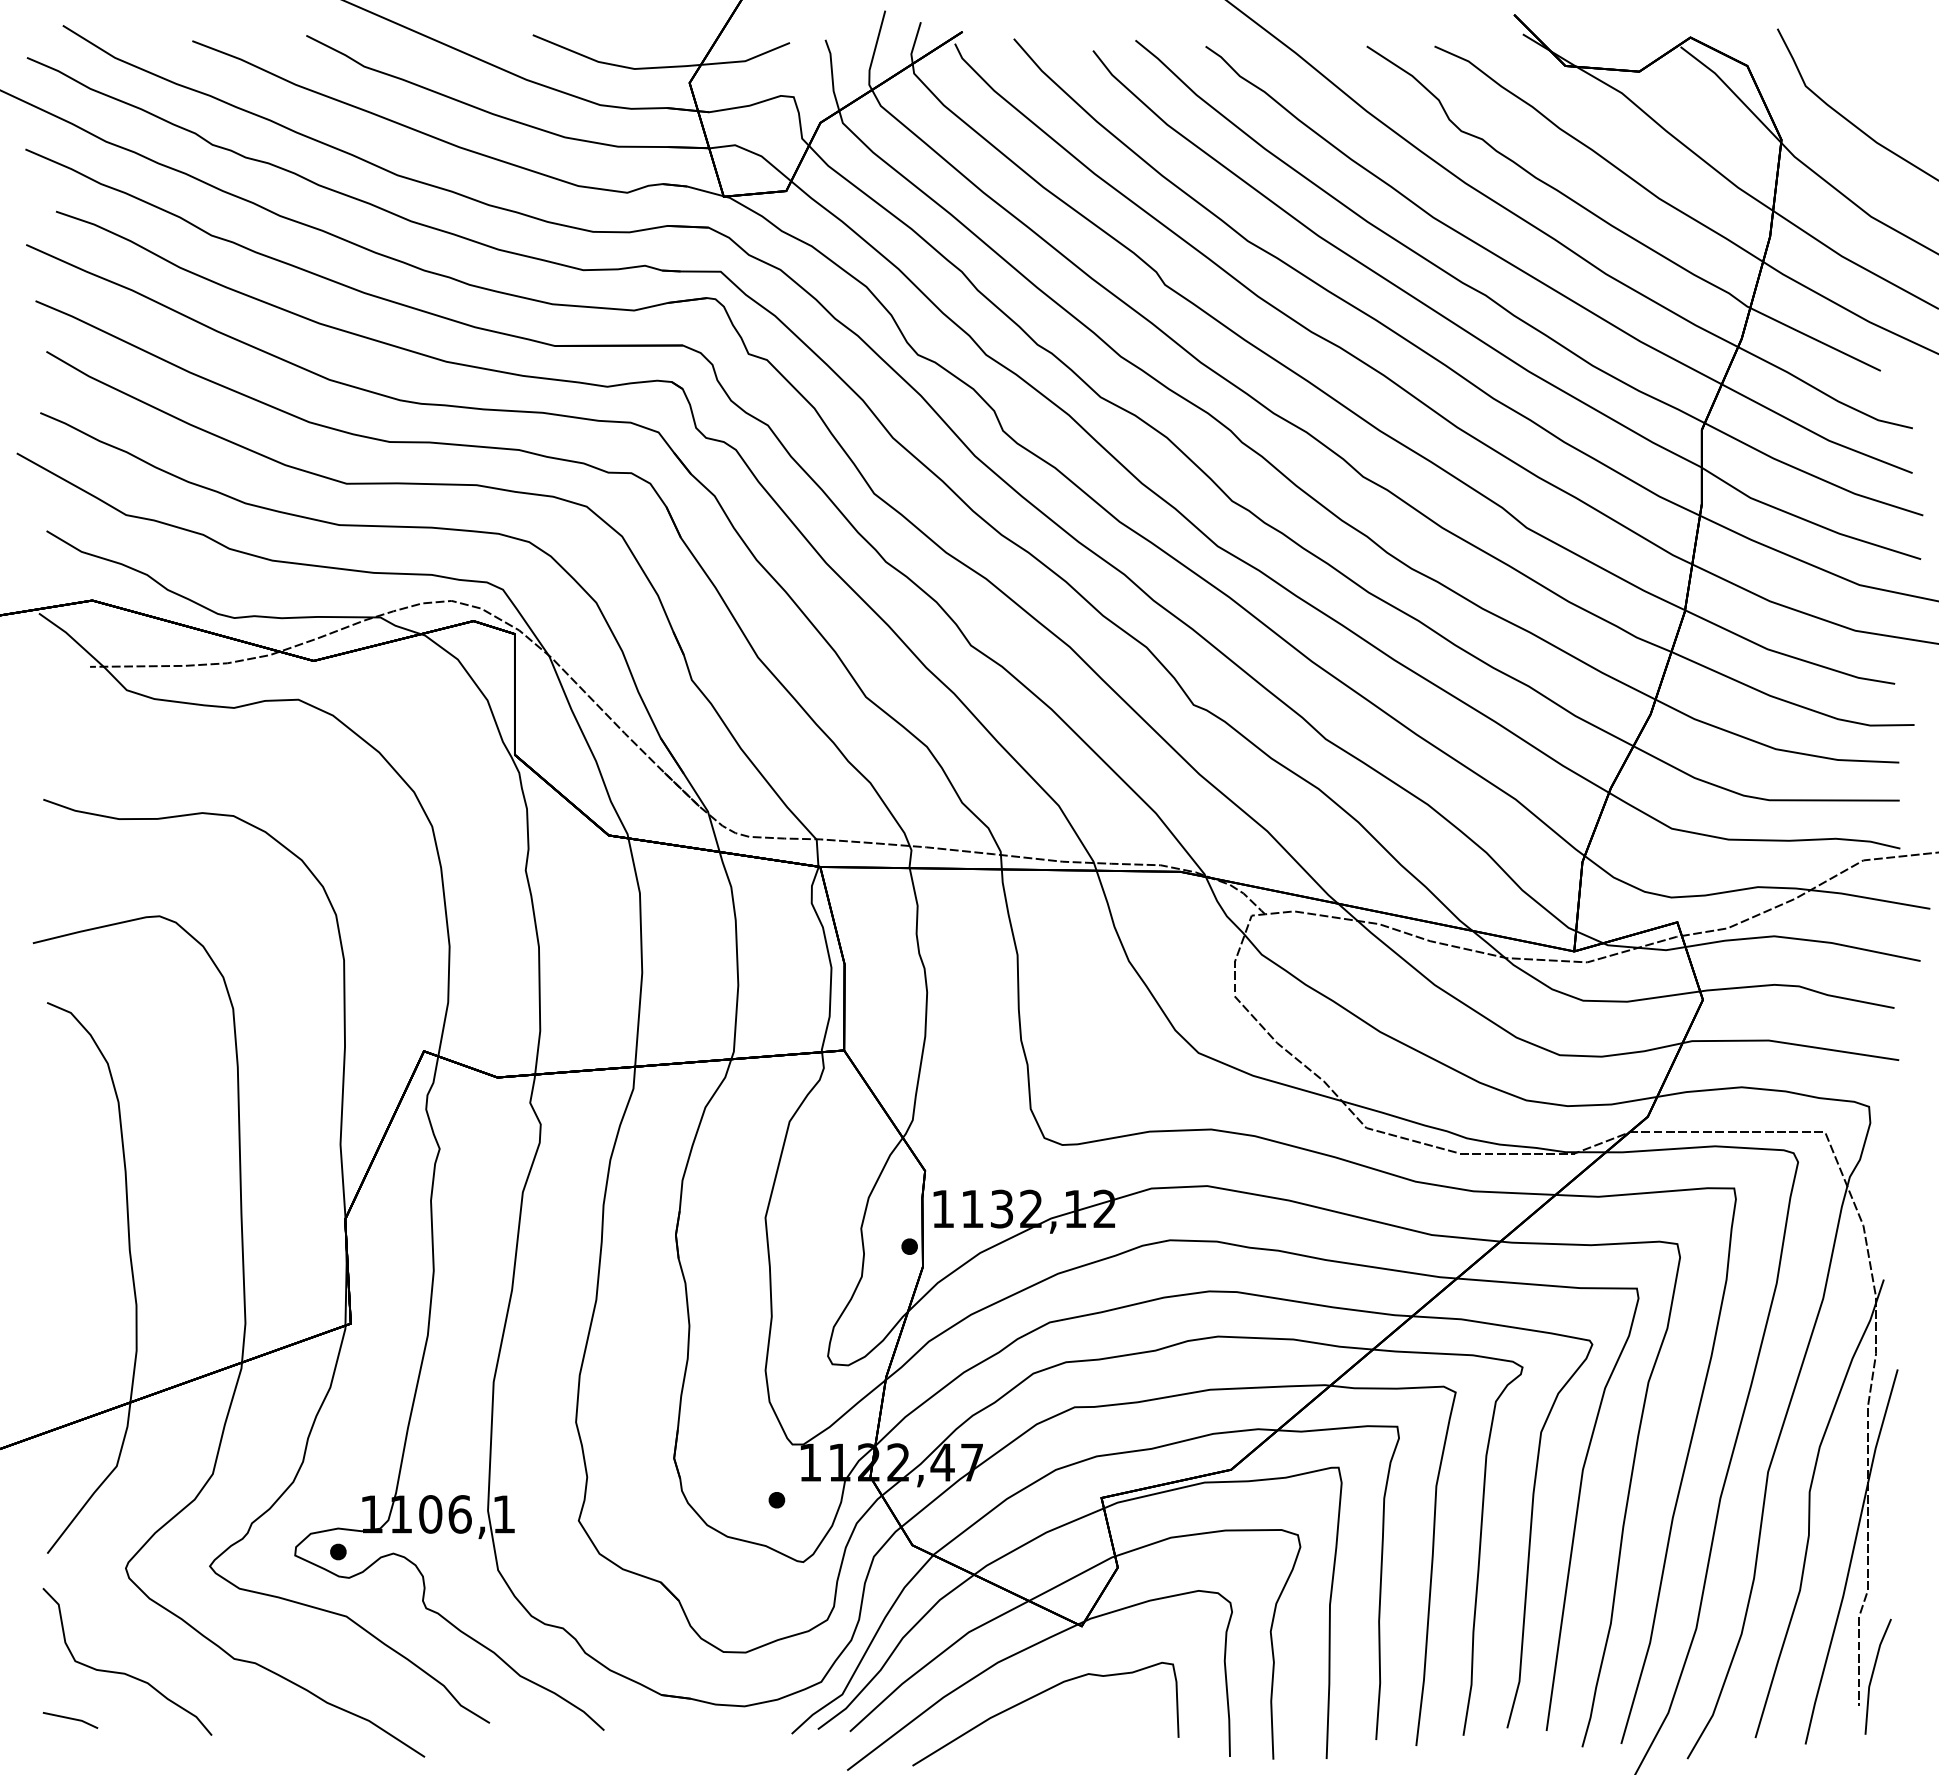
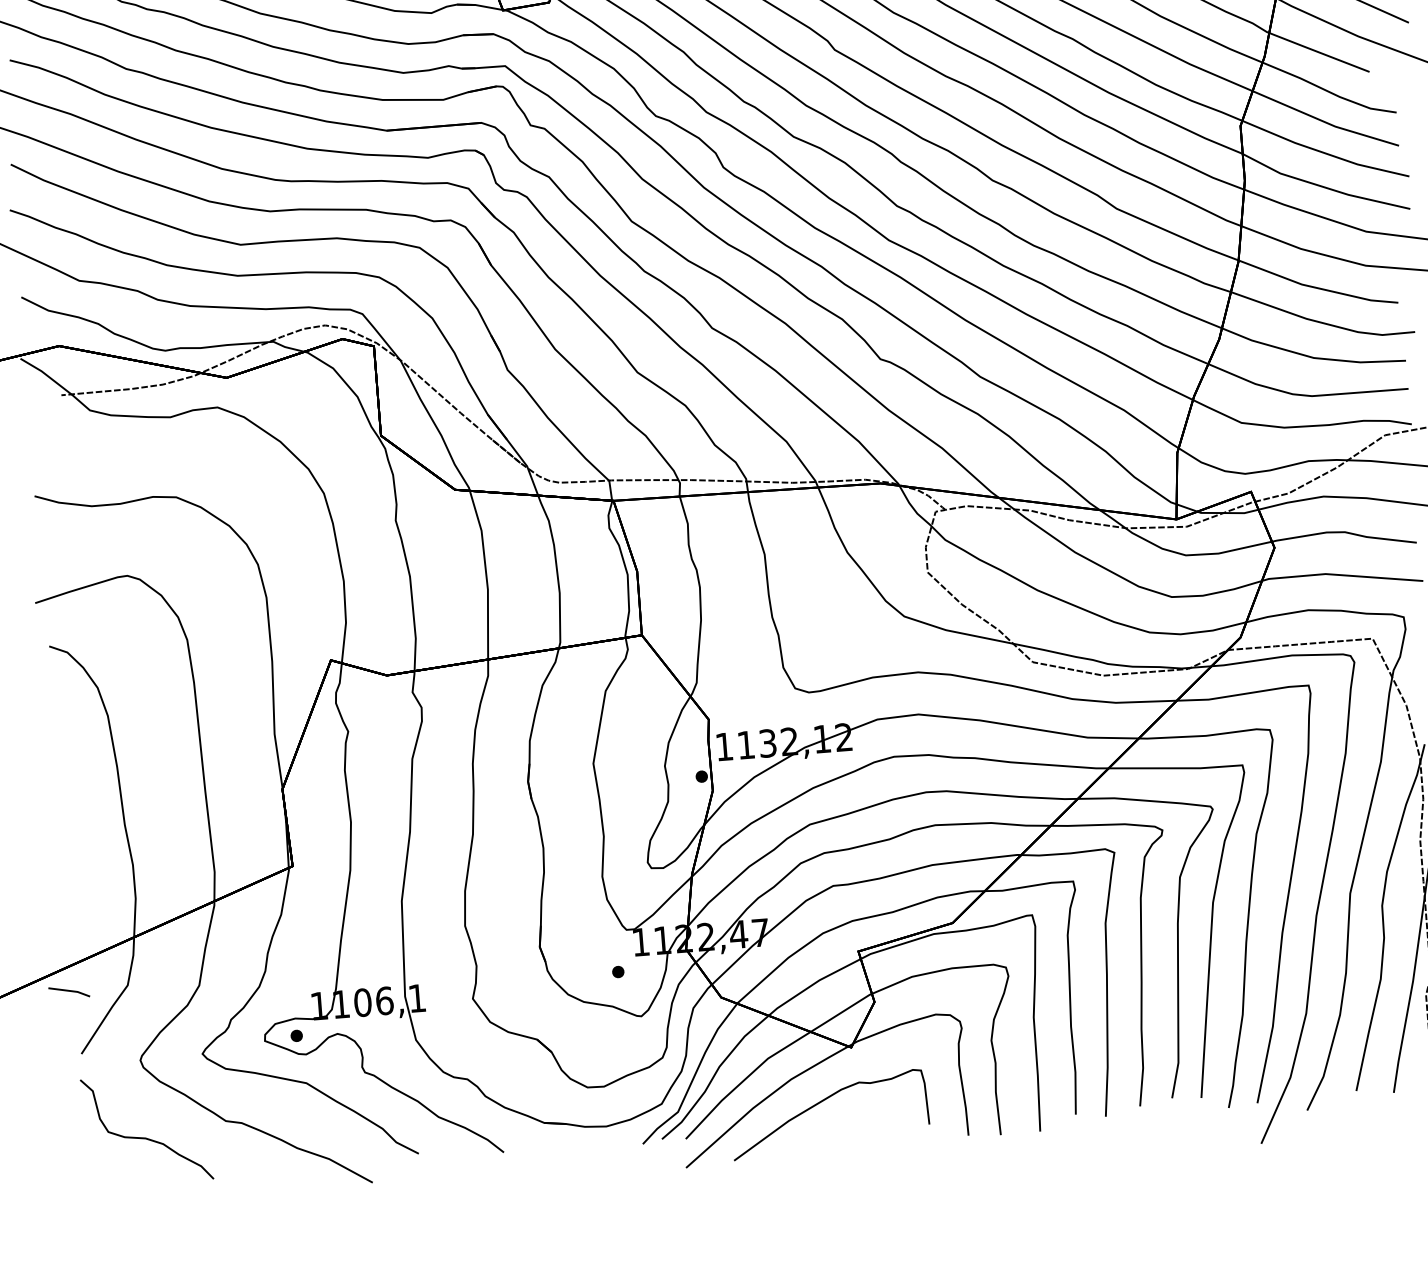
line: (70, 1719) -> (69, 991), moved

